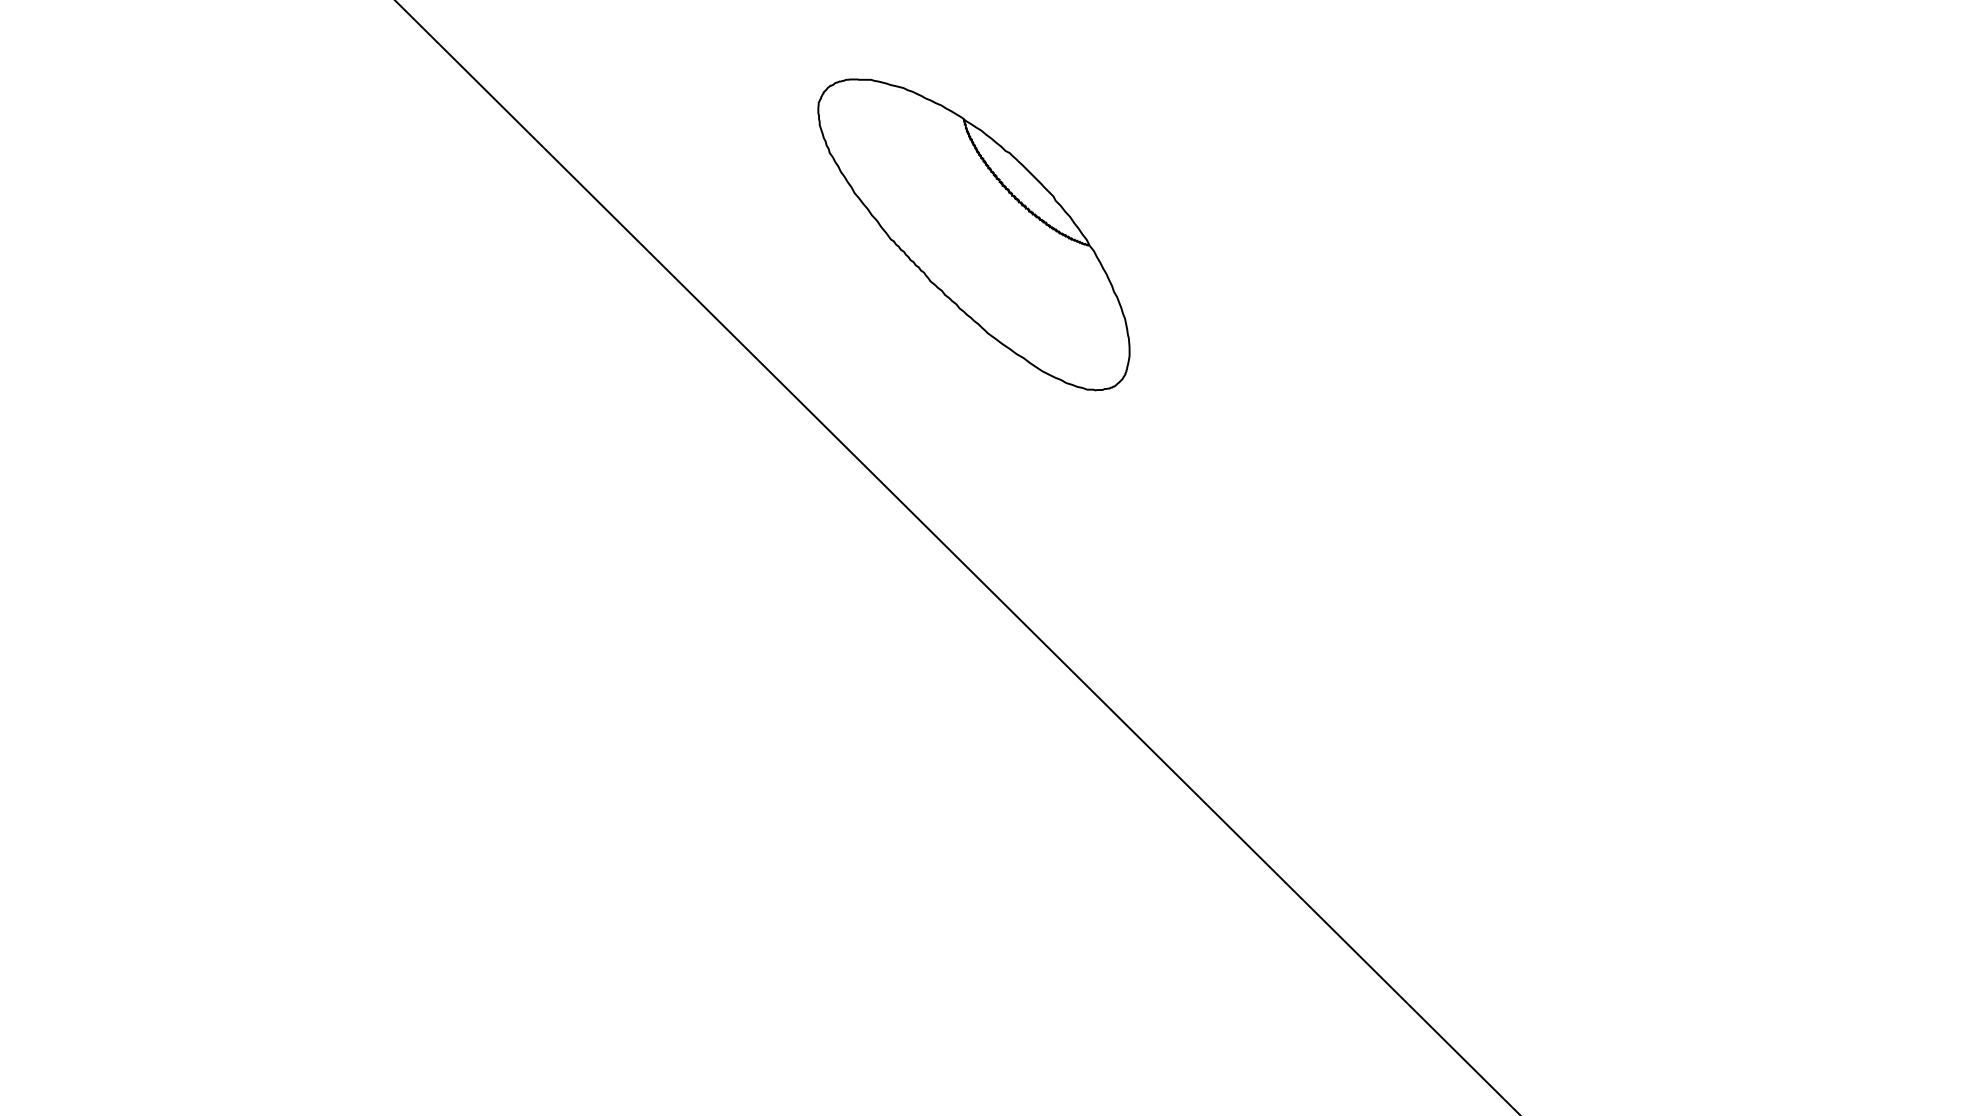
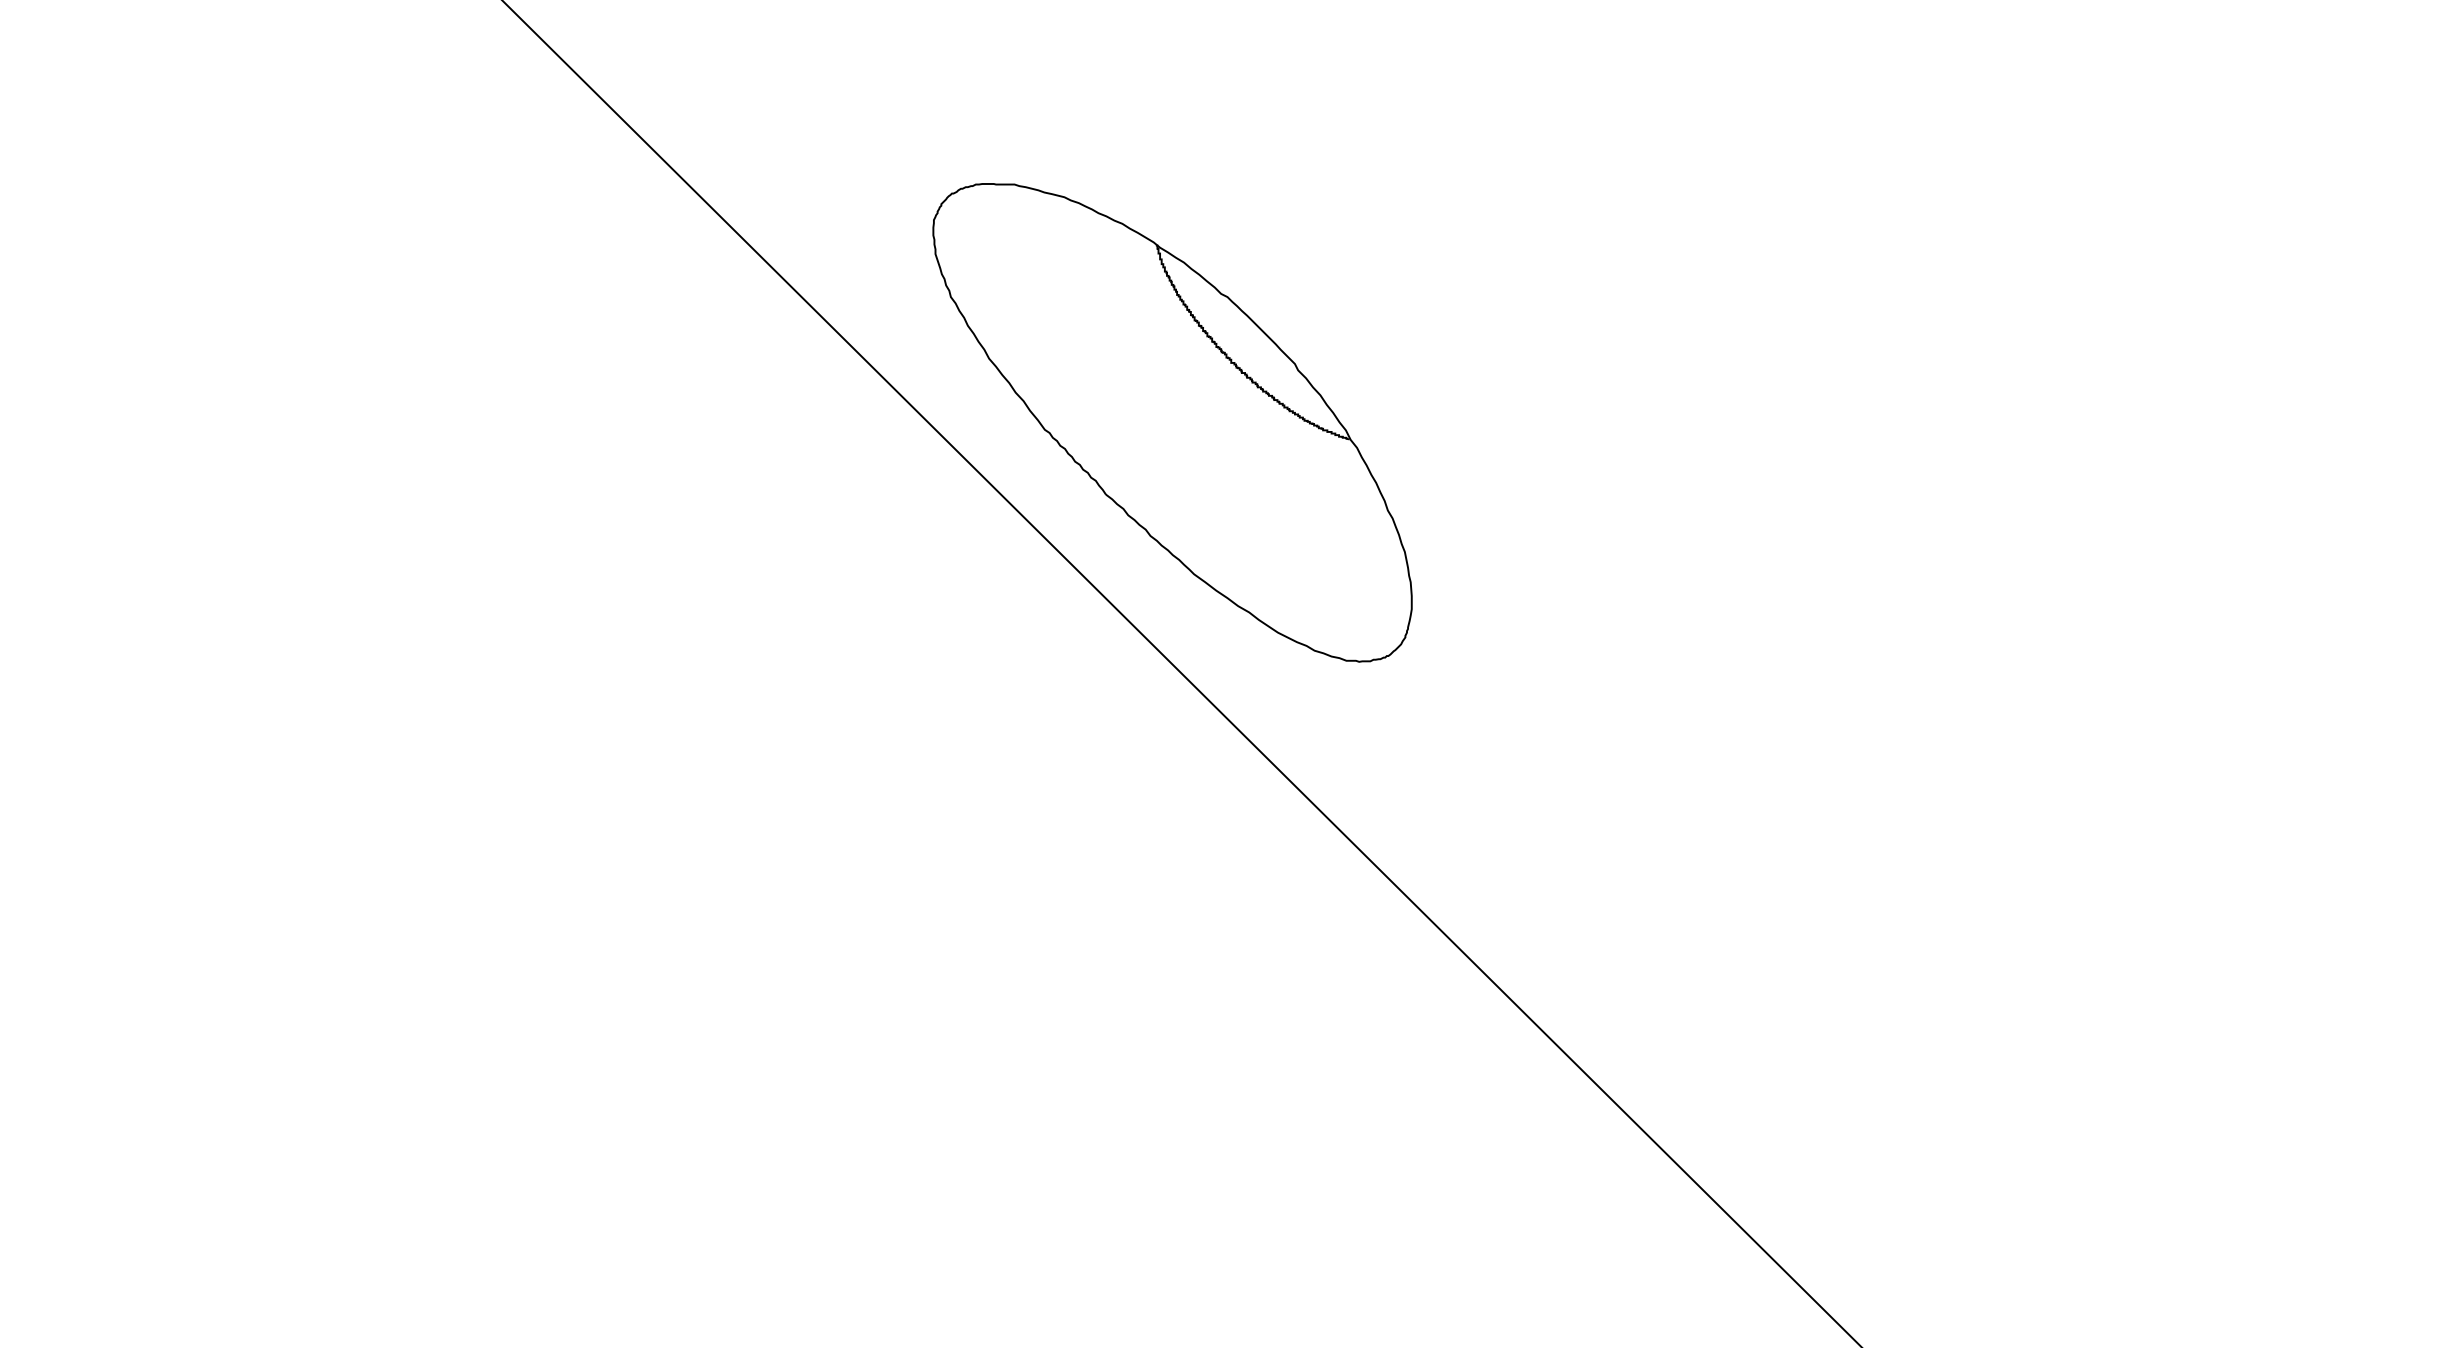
part: (973, 234) -> (1171, 422), moved

